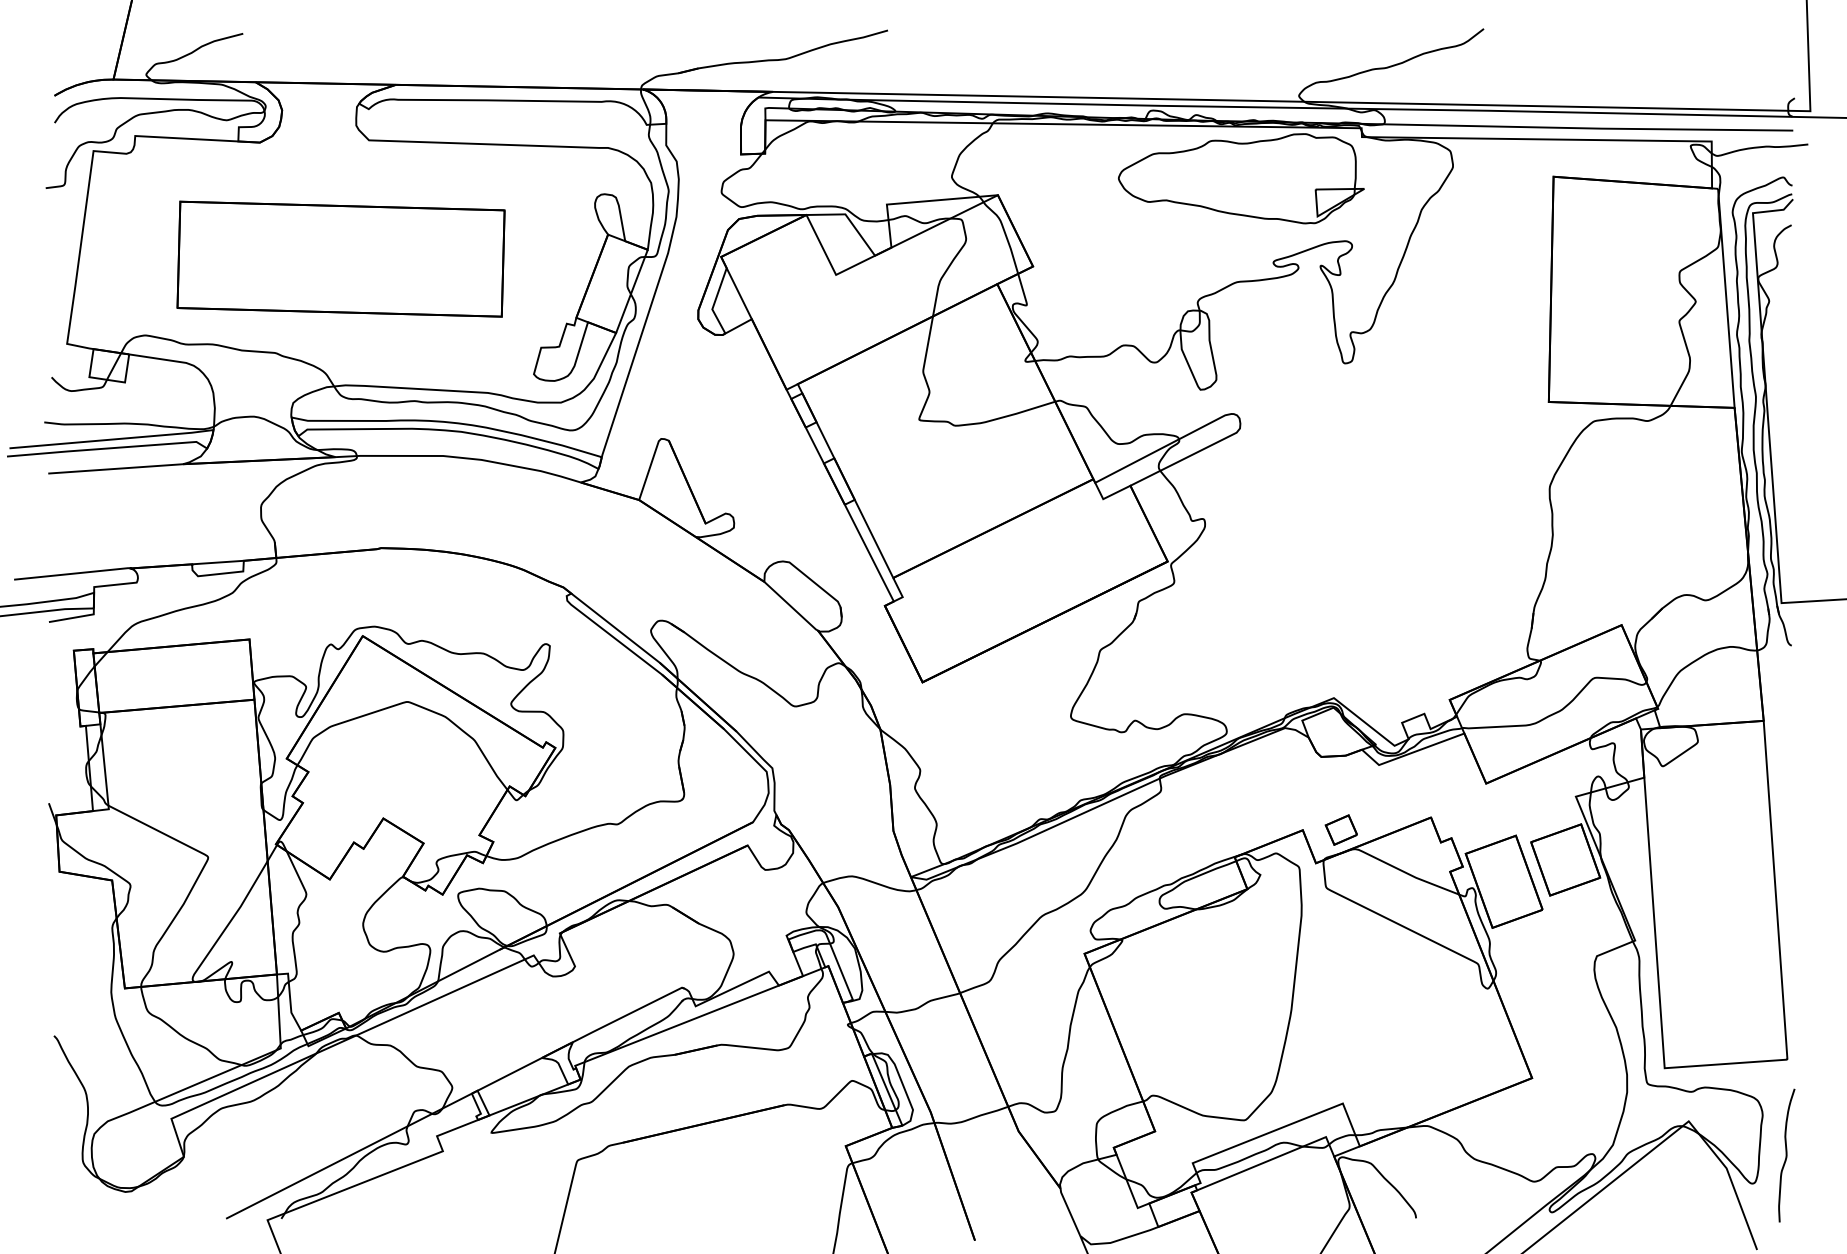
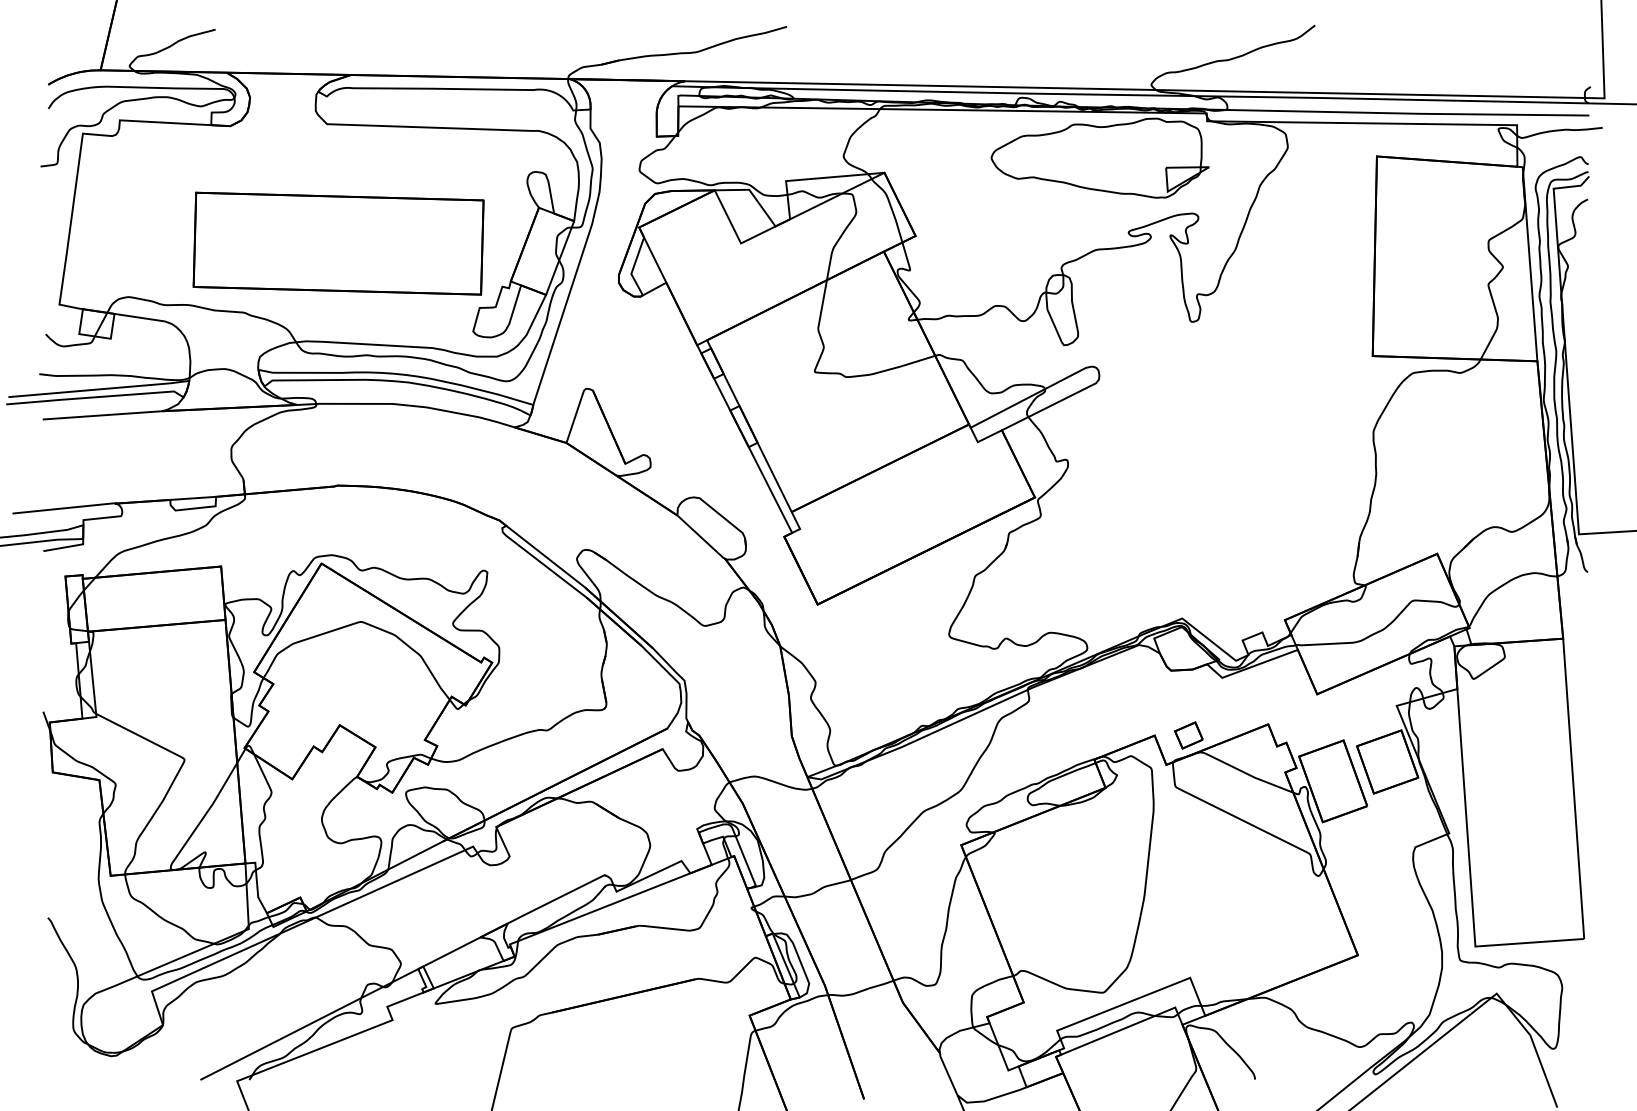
part: (340, 258) -> (338, 243), moved
curve: (1786, 1155) -> (1583, 1023), removed

